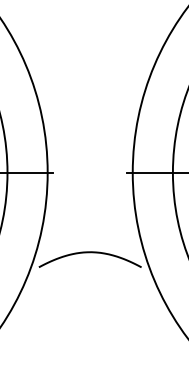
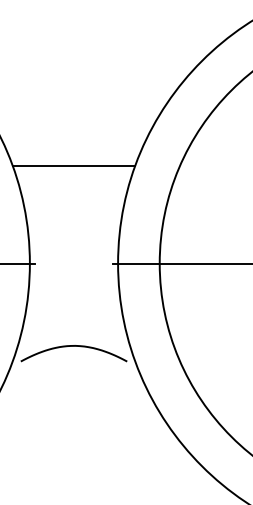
line: (89, 78) -> (73, 165), added

